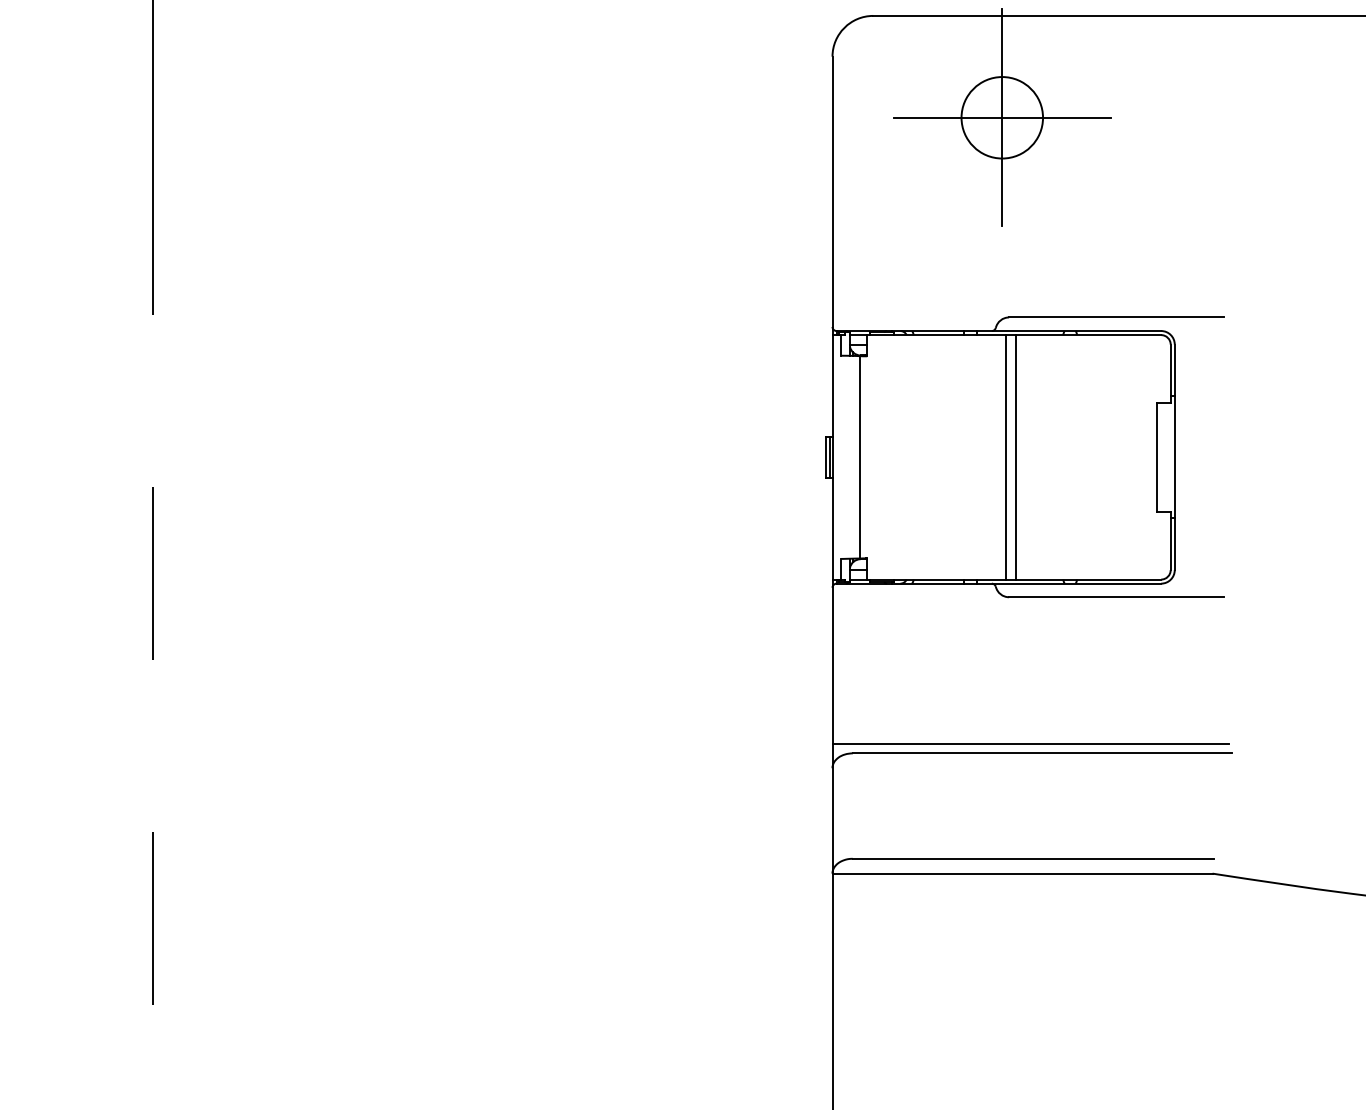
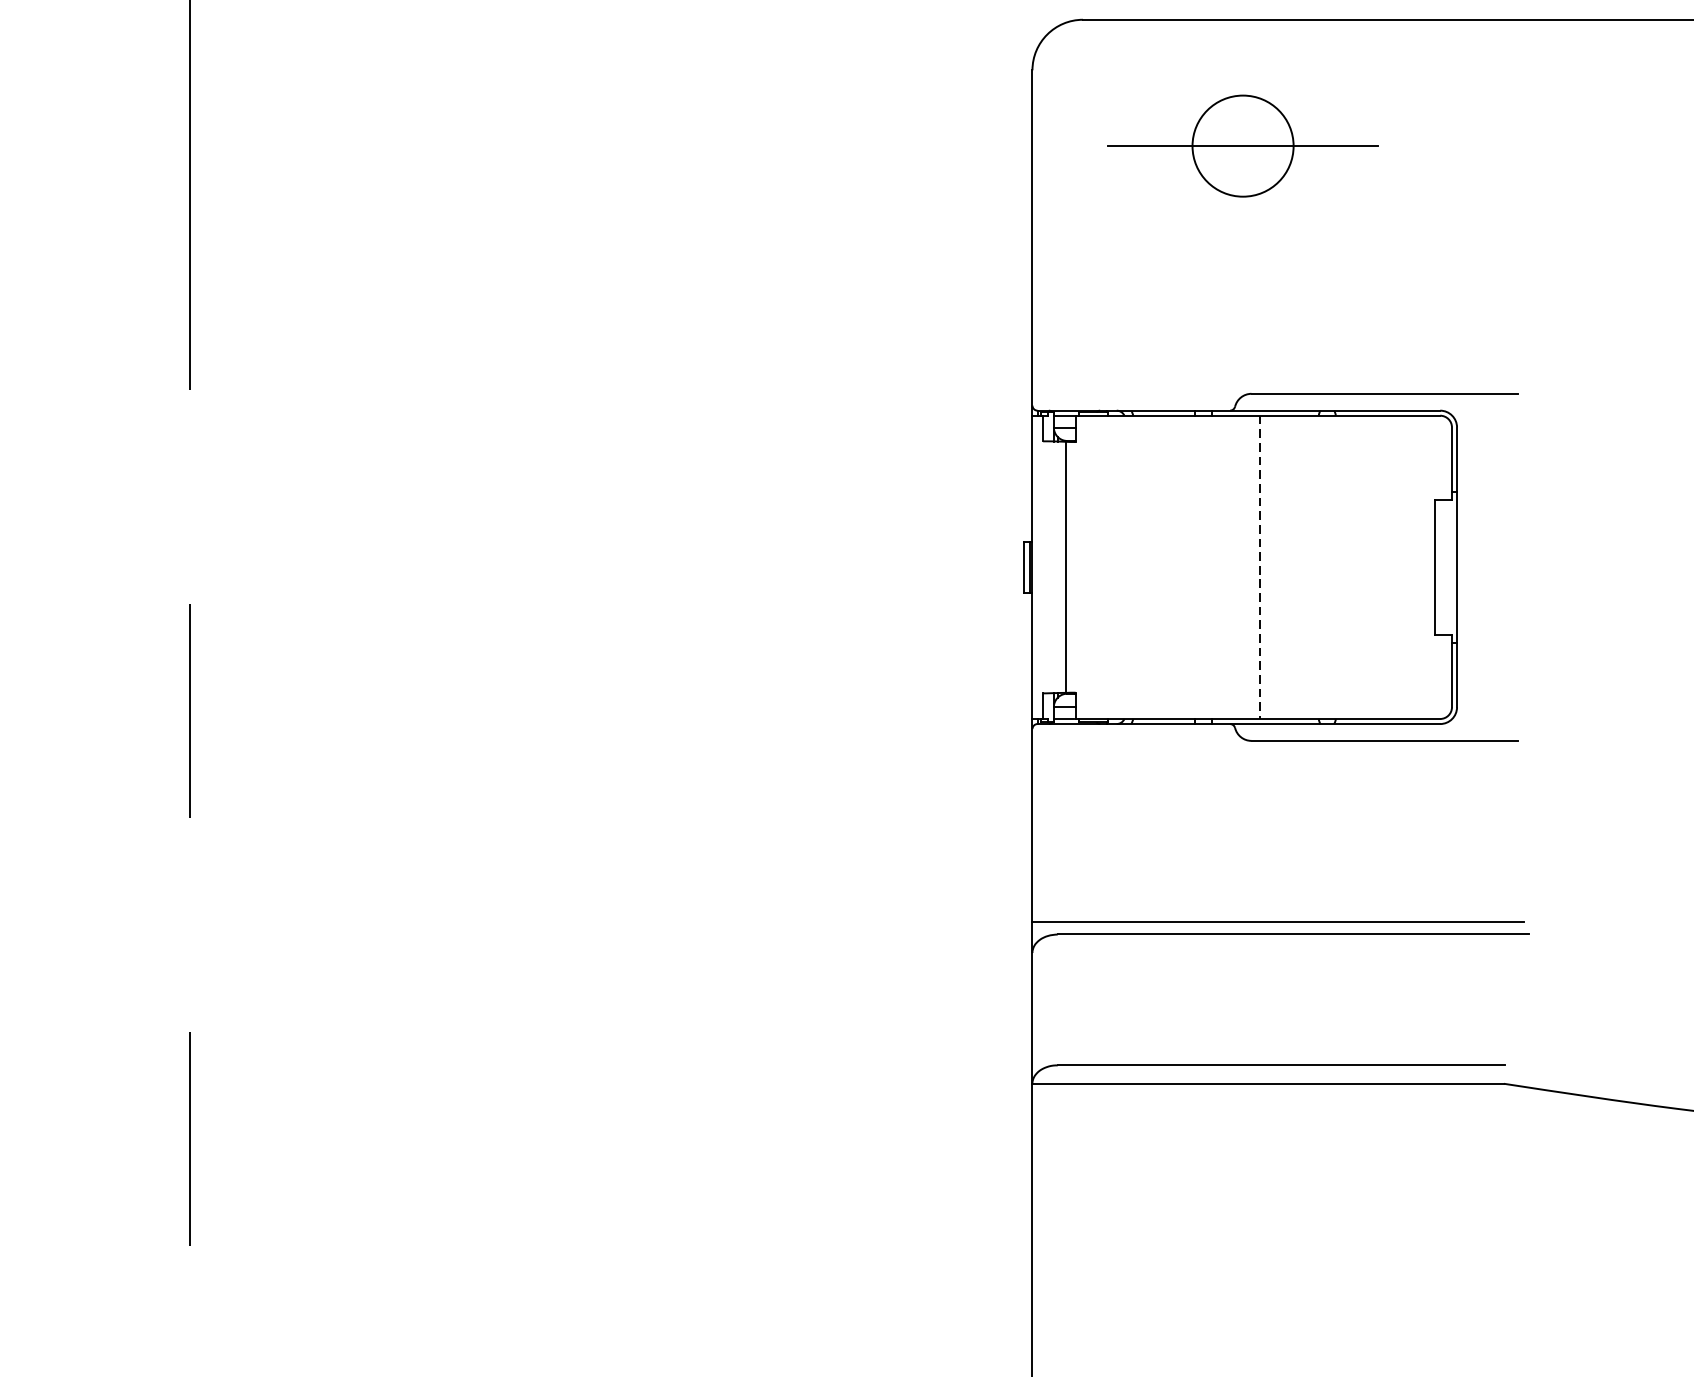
line: (1002, 117) -> (1243, 145), removed
line: (1005, 457) -> (1247, 567), removed
line: (1015, 457) -> (1259, 567), solid -> dashed

